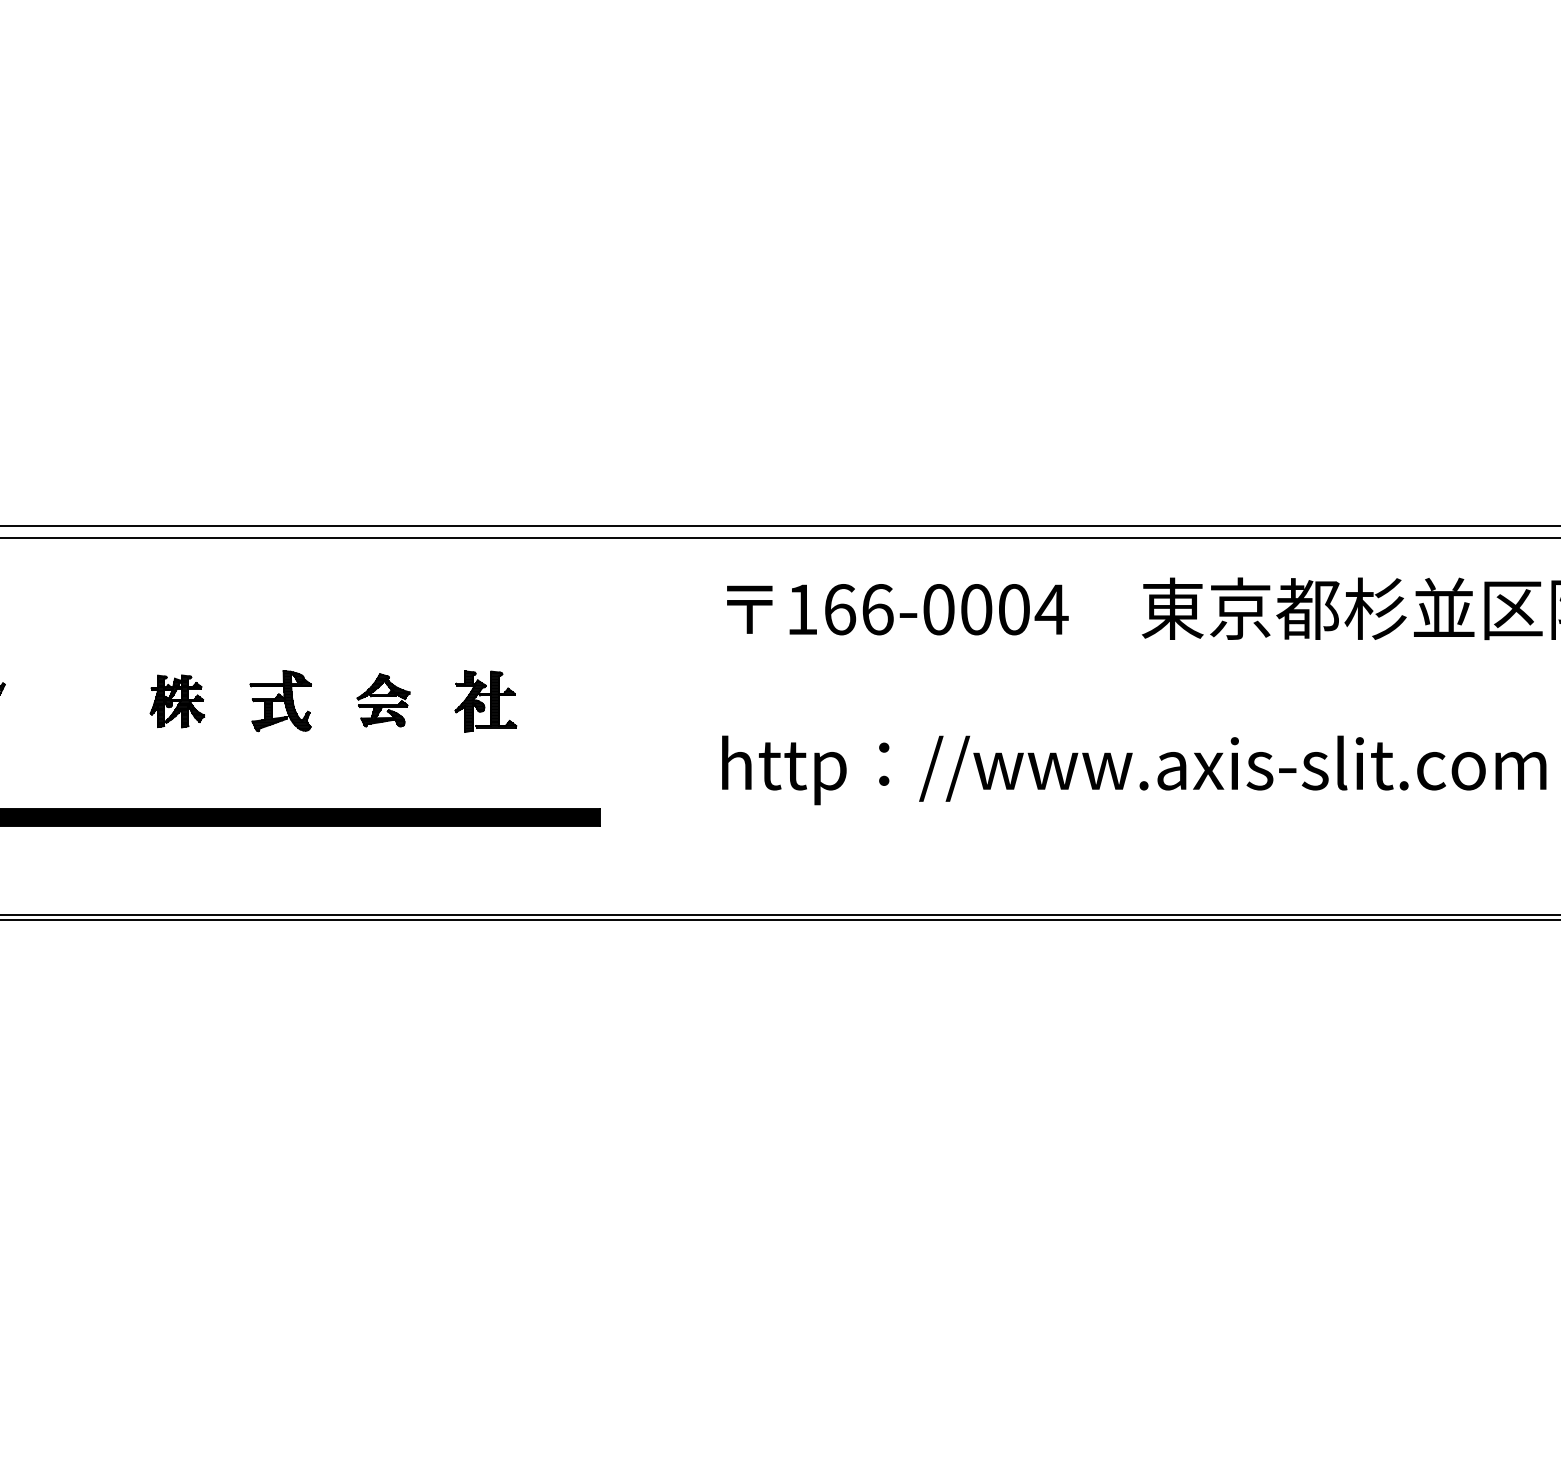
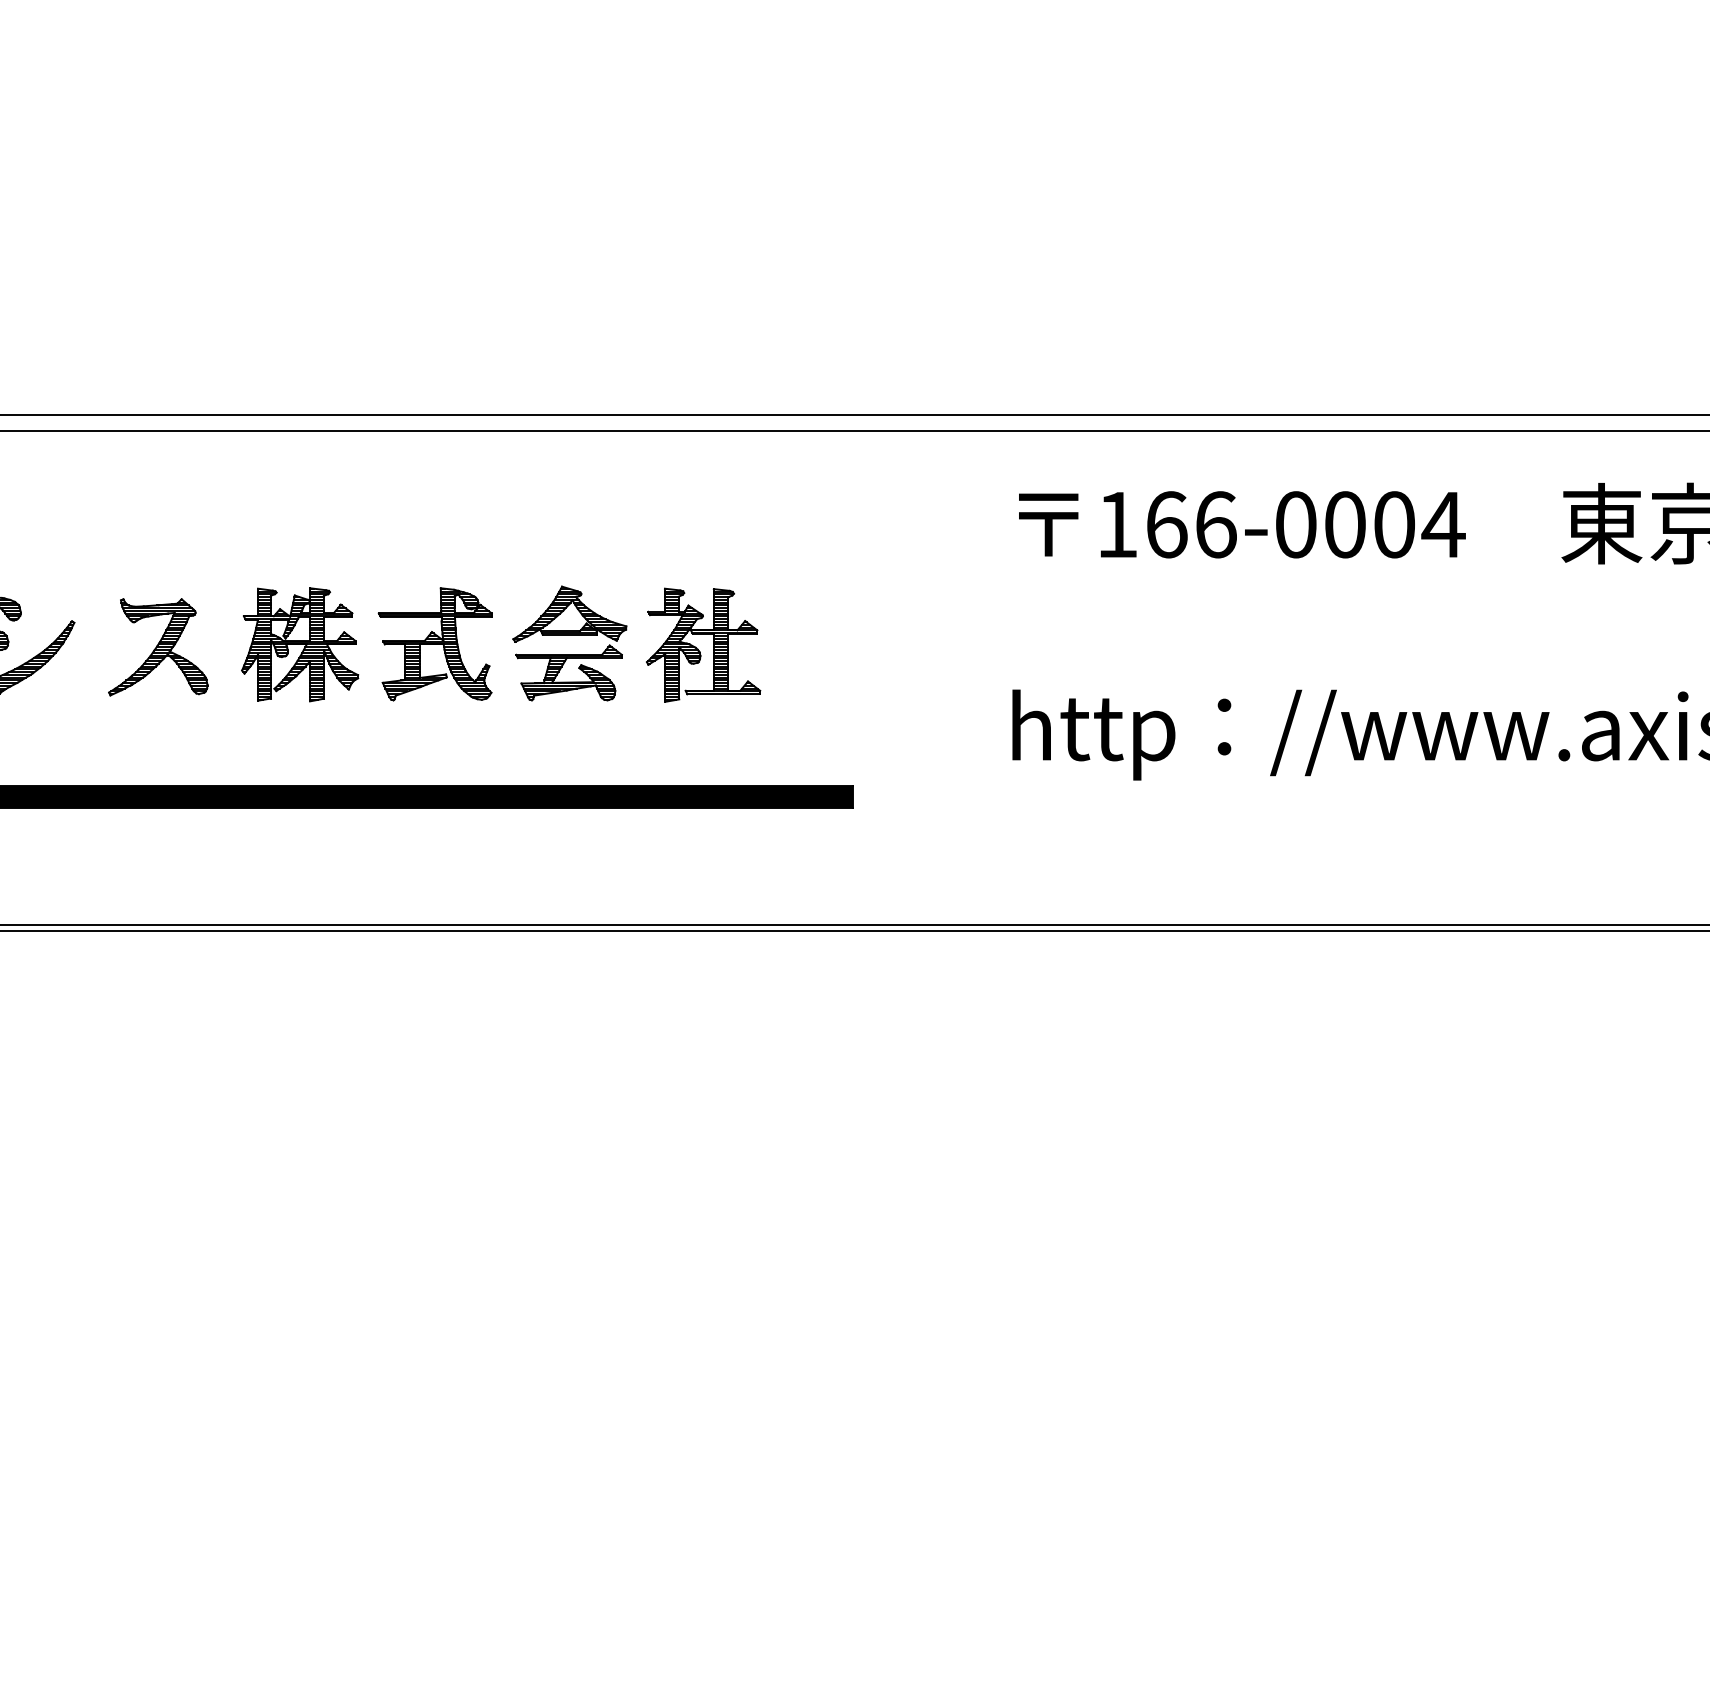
part: (383, 699) -> (569, 642), size x1.67
part: (280, 700) -> (434, 643), size x1.43
part: (177, 701) -> (300, 644), size x1.67
part: (485, 701) -> (703, 644), size x1.43
part: (68, 703) -> (157, 647), added

